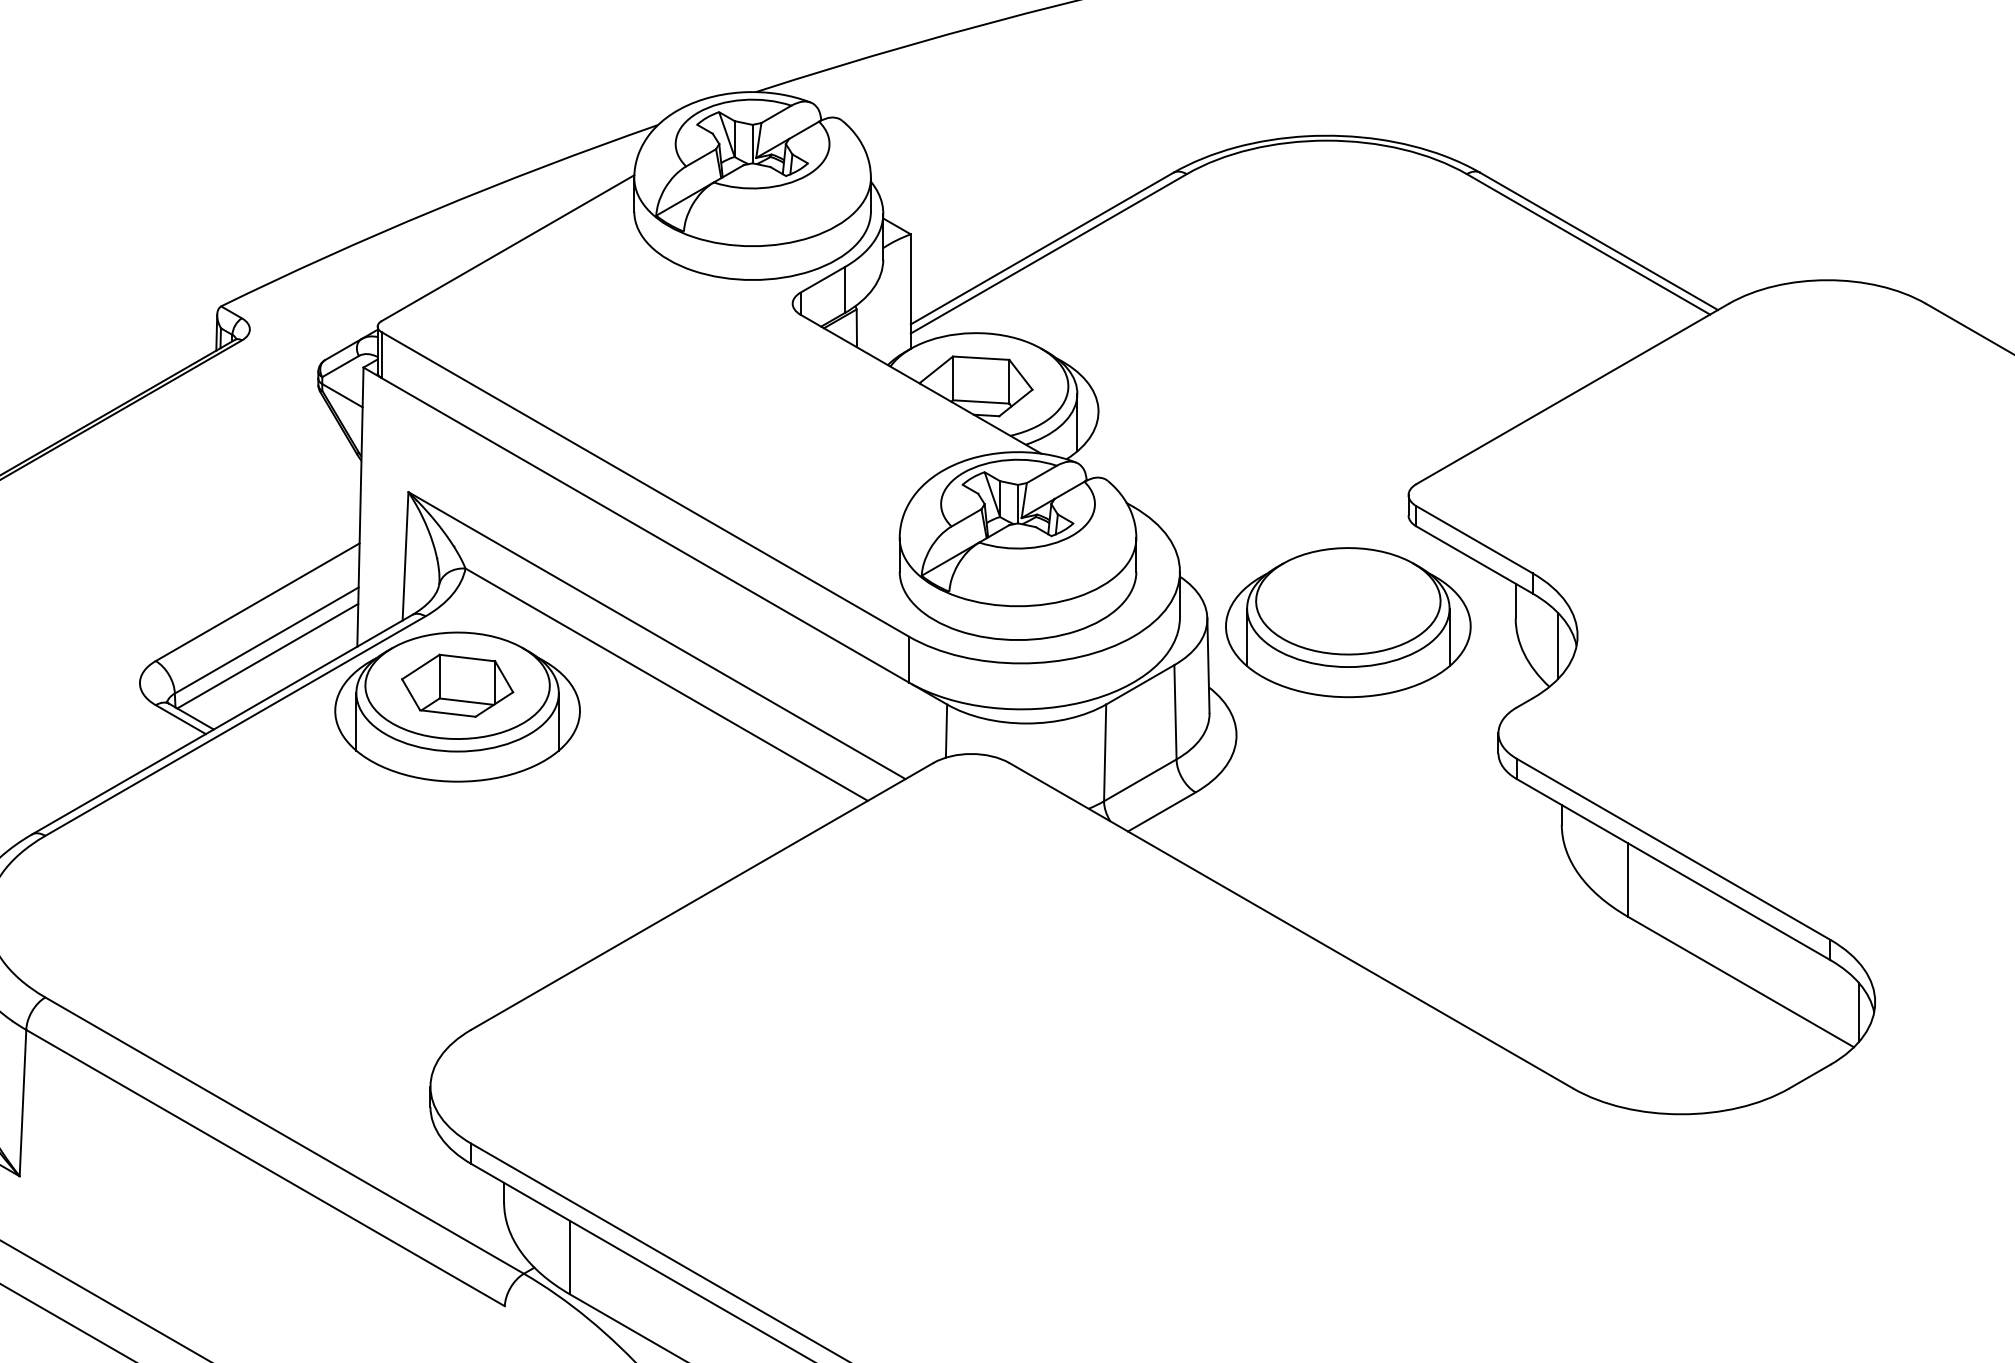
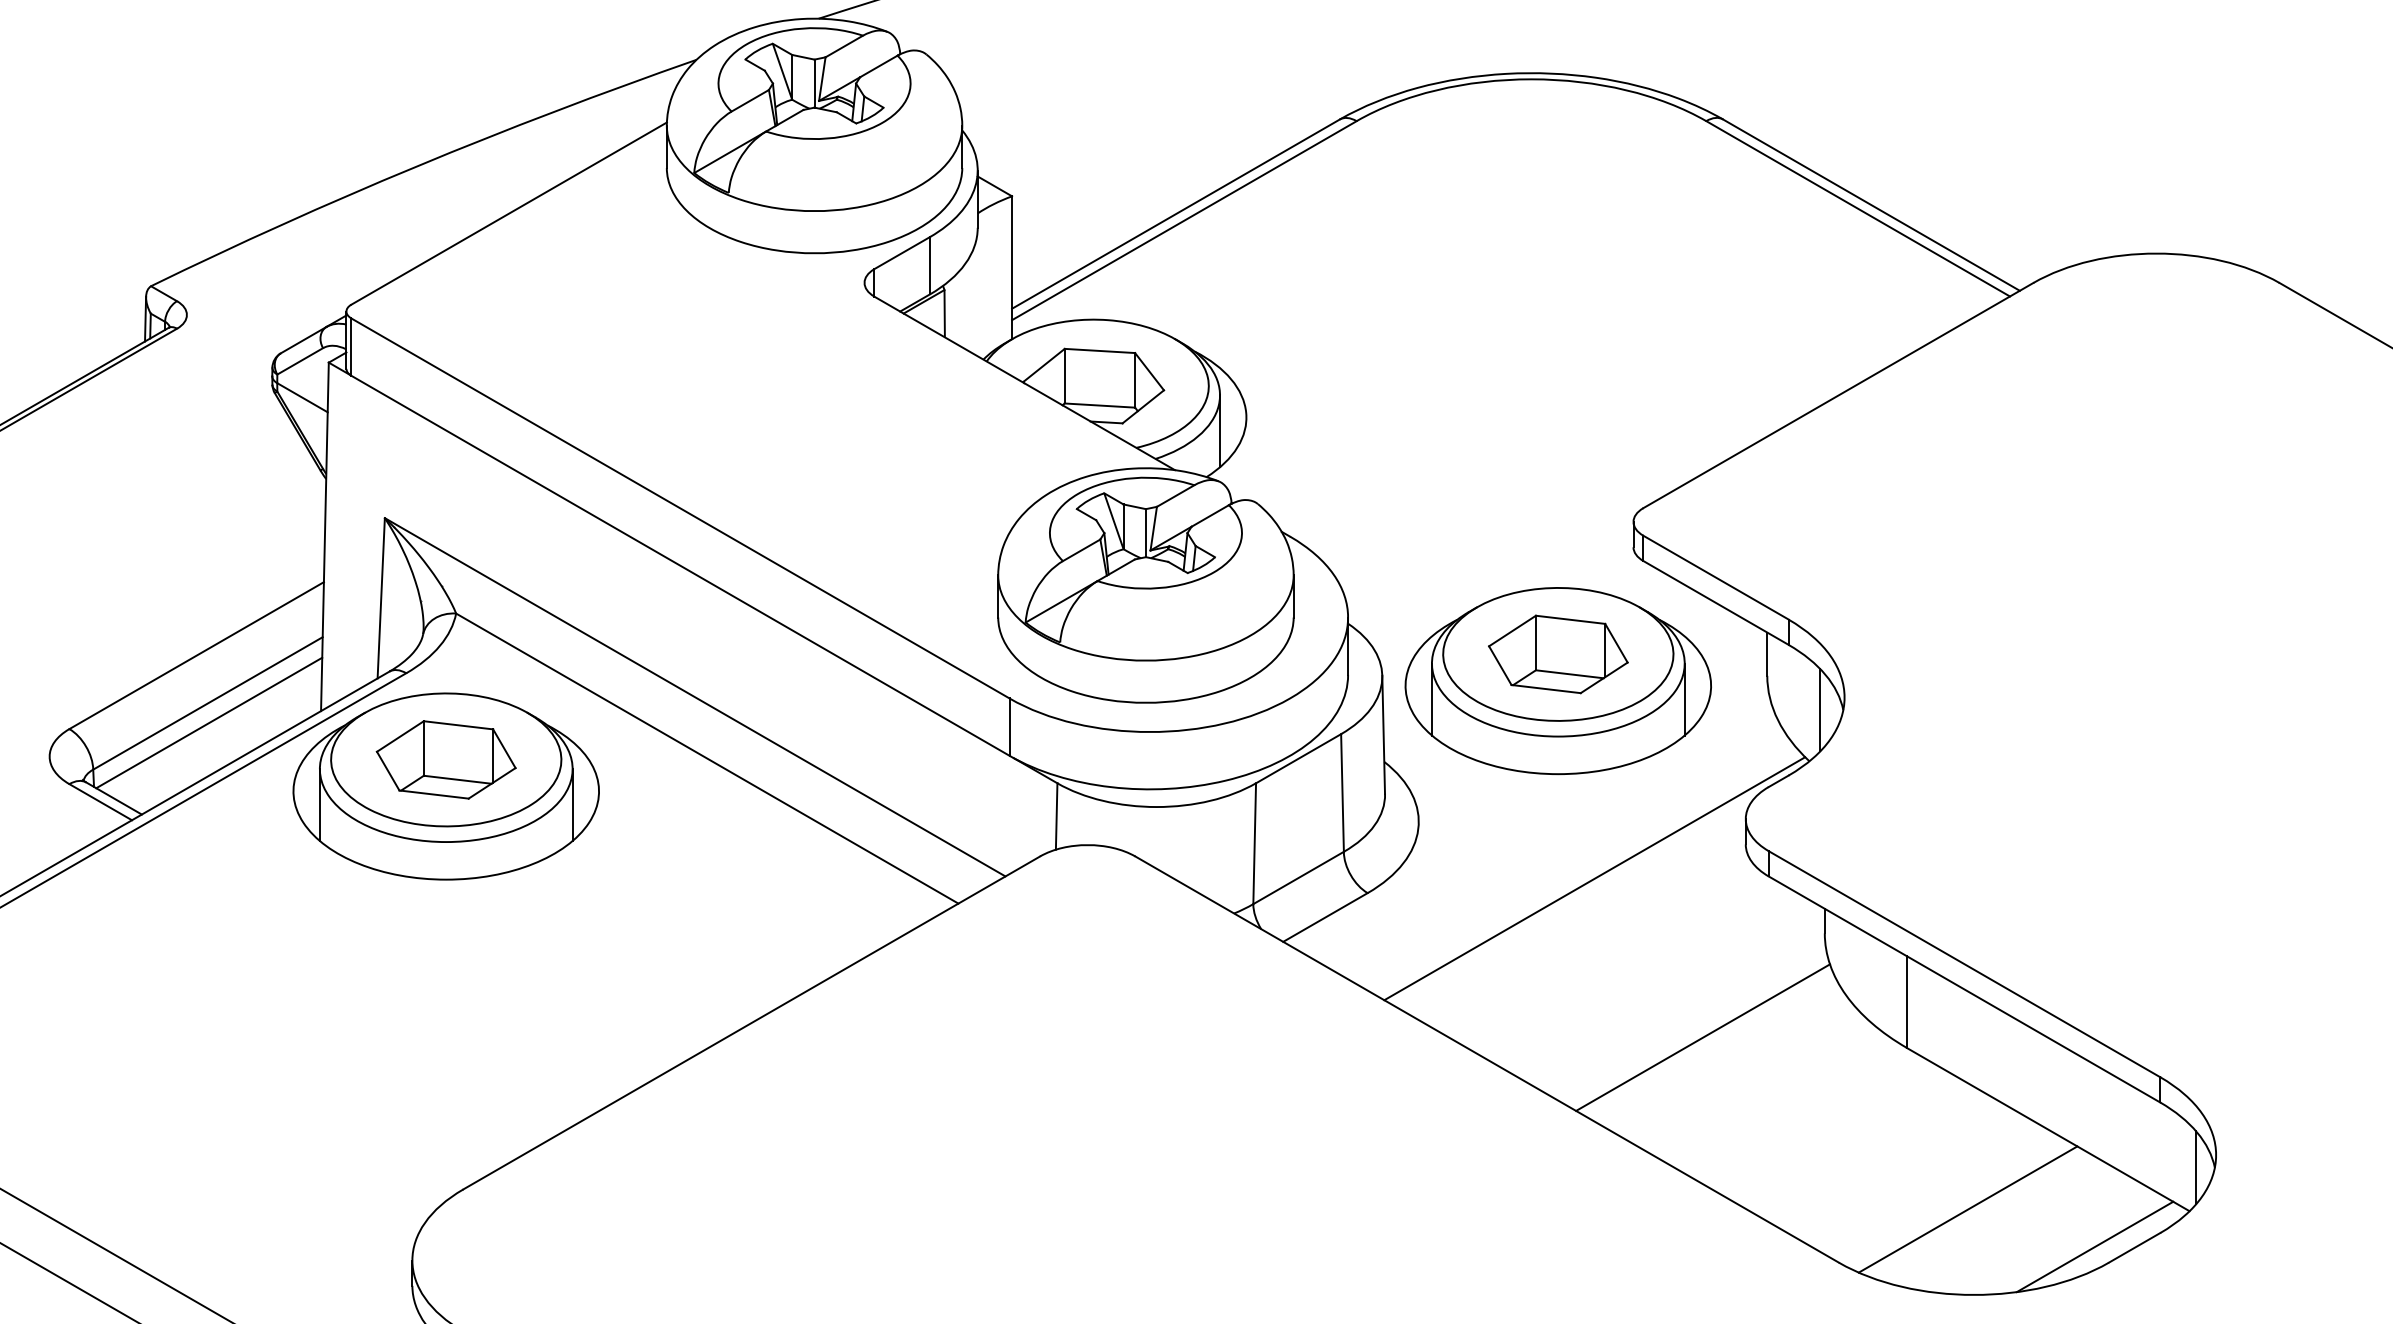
part: (1347, 601) -> (1557, 654), added
line: (1377, 780) -> (1594, 878), added
line: (1463, 907) -> (1702, 1036), added
line: (1676, 1045) -> (1968, 1209), added
line: (1777, 1075) -> (2094, 1246), added

